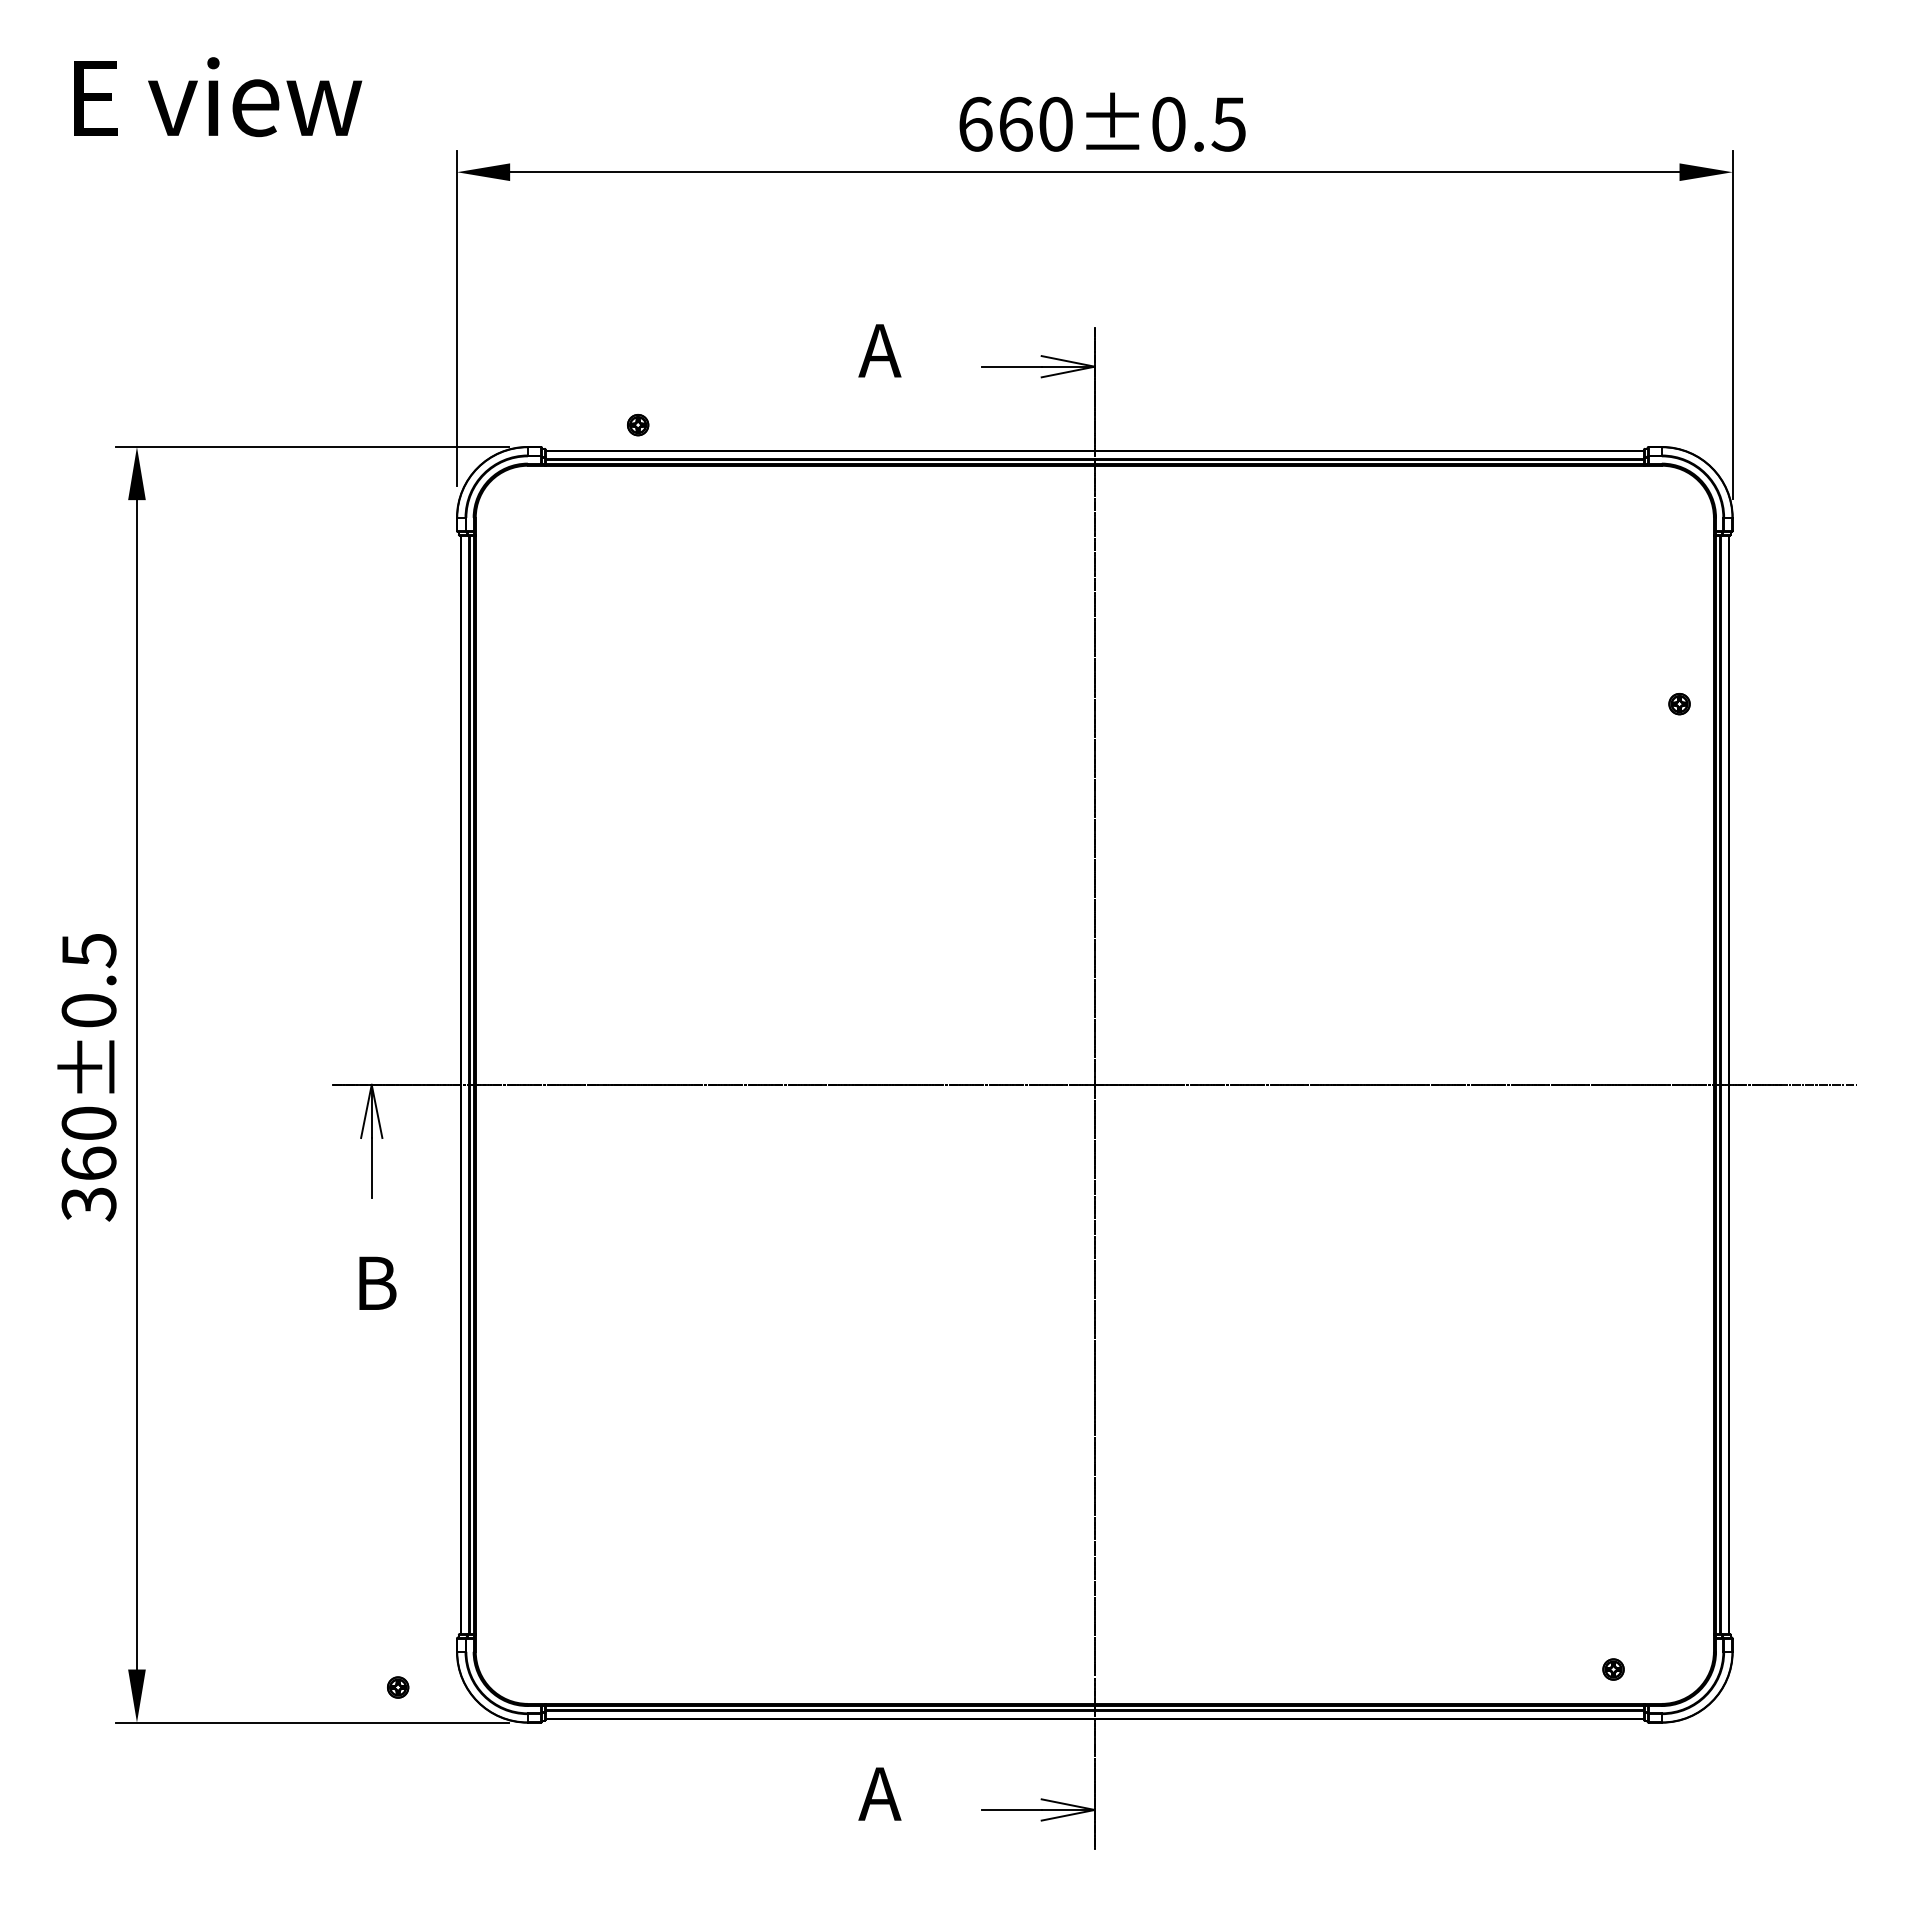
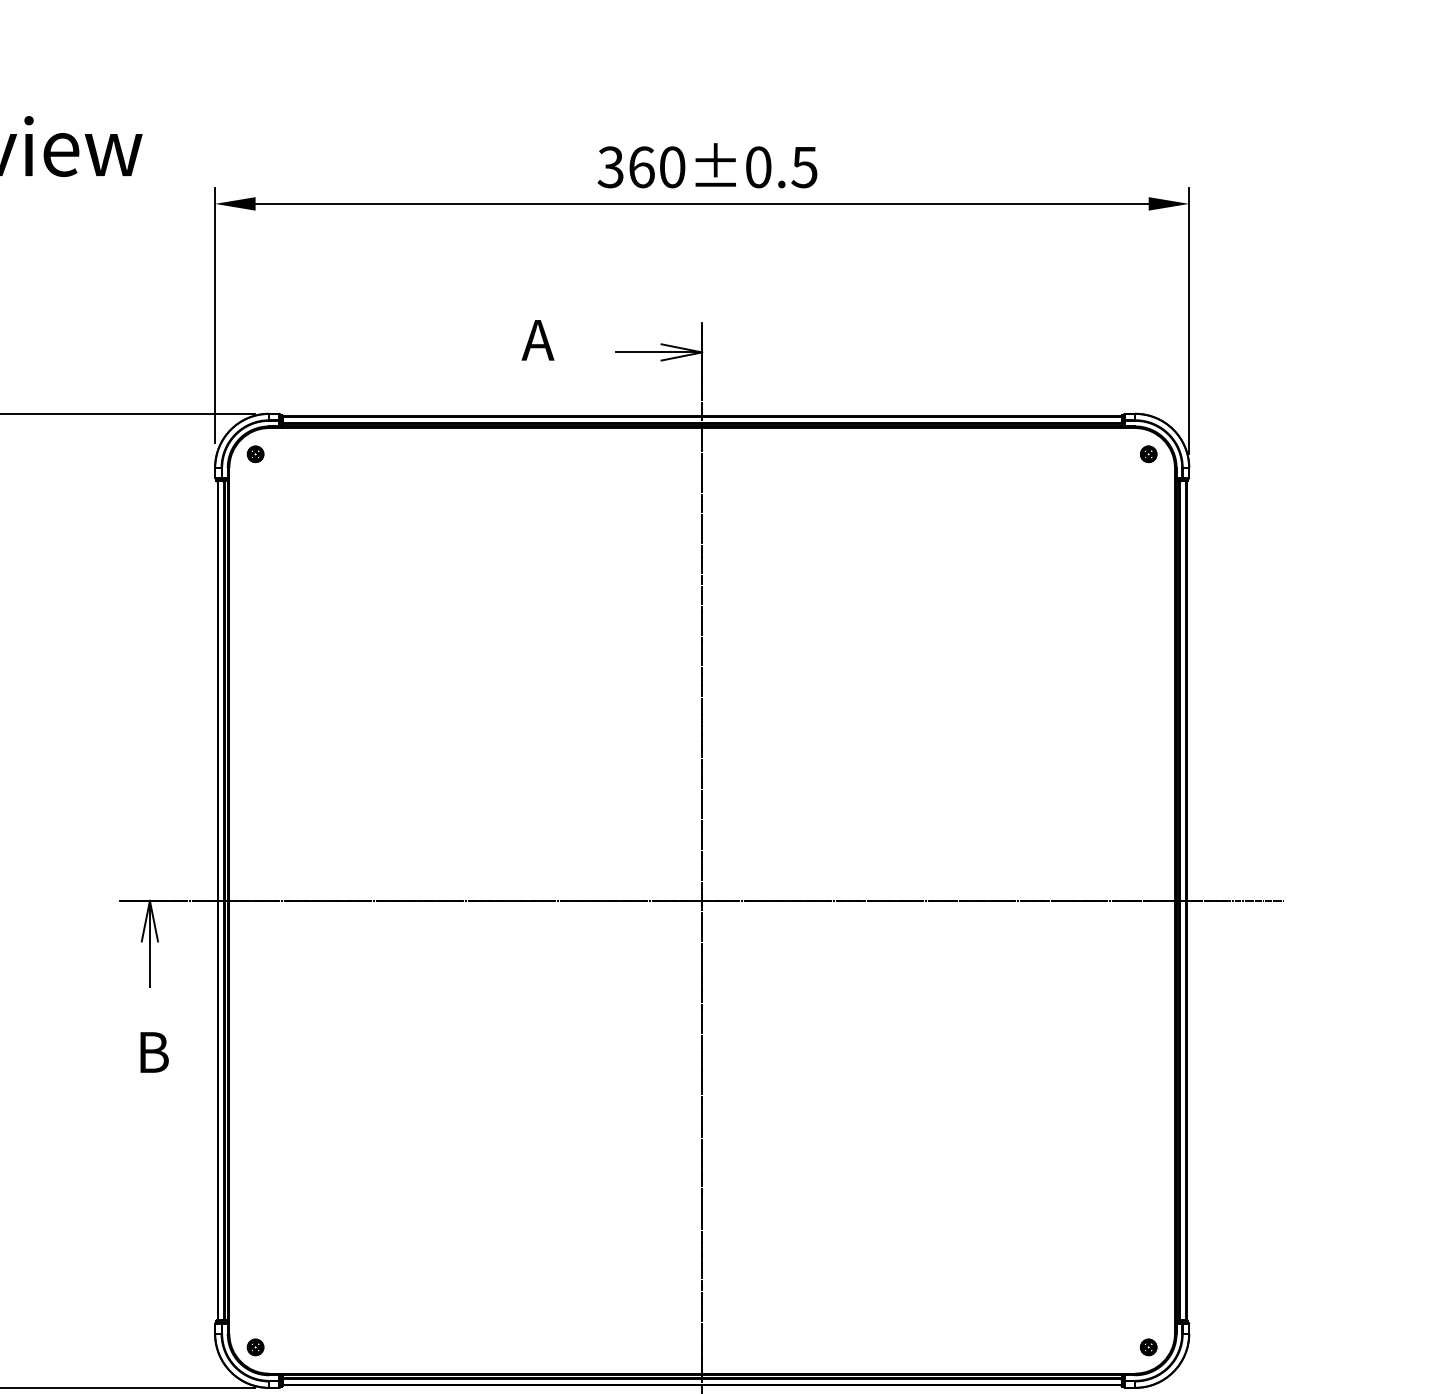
text: (975, 123) -> (611, 166), 660±0.5 -> 360±0.5
part: (638, 425) -> (255, 454), moved
part: (1679, 704) -> (1148, 454), moved
part: (1613, 1669) -> (1148, 1347), moved
part: (398, 1687) -> (255, 1347), moved

